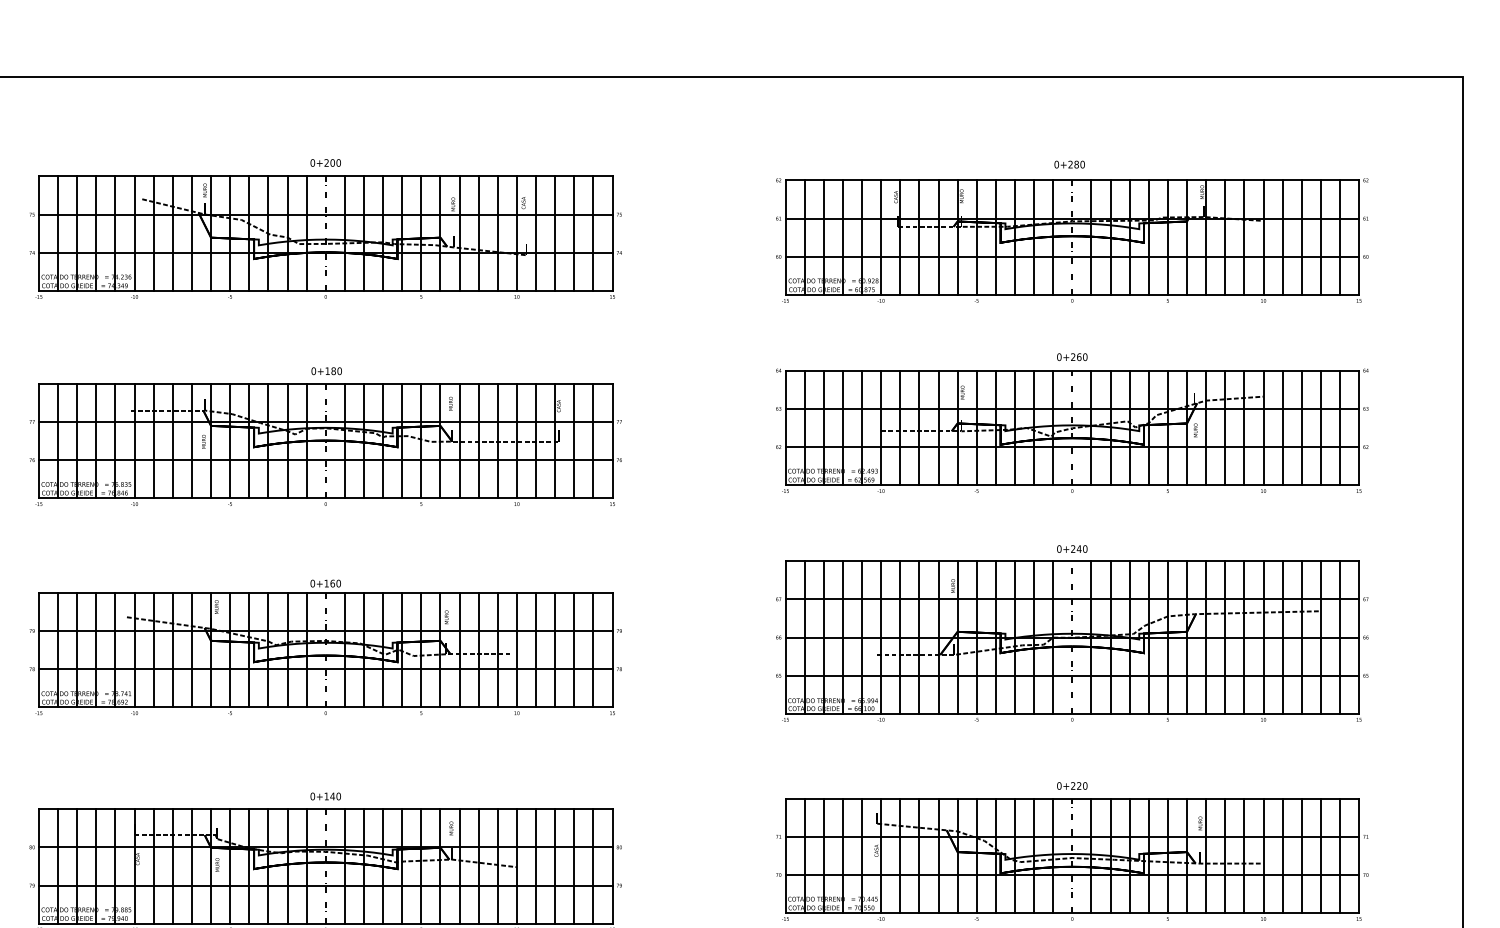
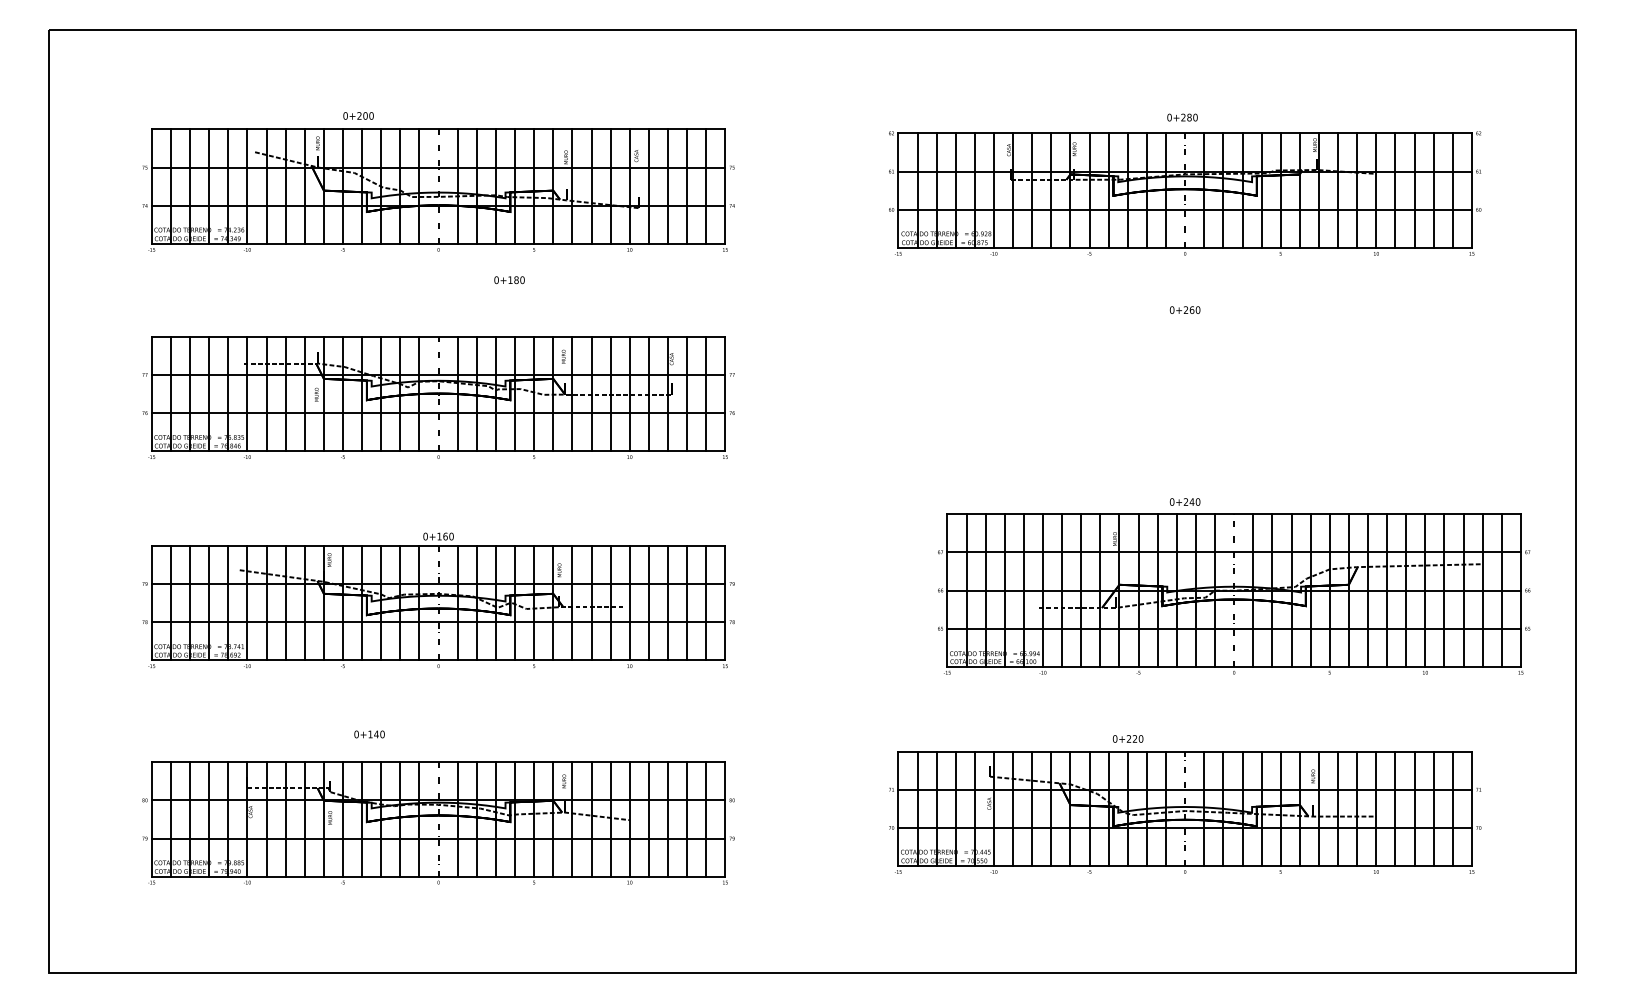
text: (325, 162) -> (358, 115), moved
text: (326, 371) -> (509, 280), moved
part: (1072, 430) -> (1185, 383), removed
part: (1072, 640) -> (1234, 593), moved
text: (1071, 785) -> (1127, 738), moved
text: (325, 796) -> (369, 734), moved

